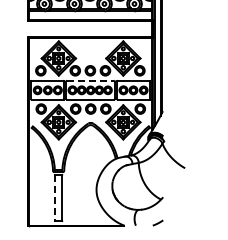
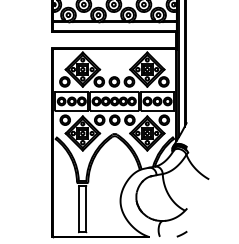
line: (90, 80) -> (114, 91), dashed -> solid
line: (54, 198) -> (78, 209), dashed -> solid

